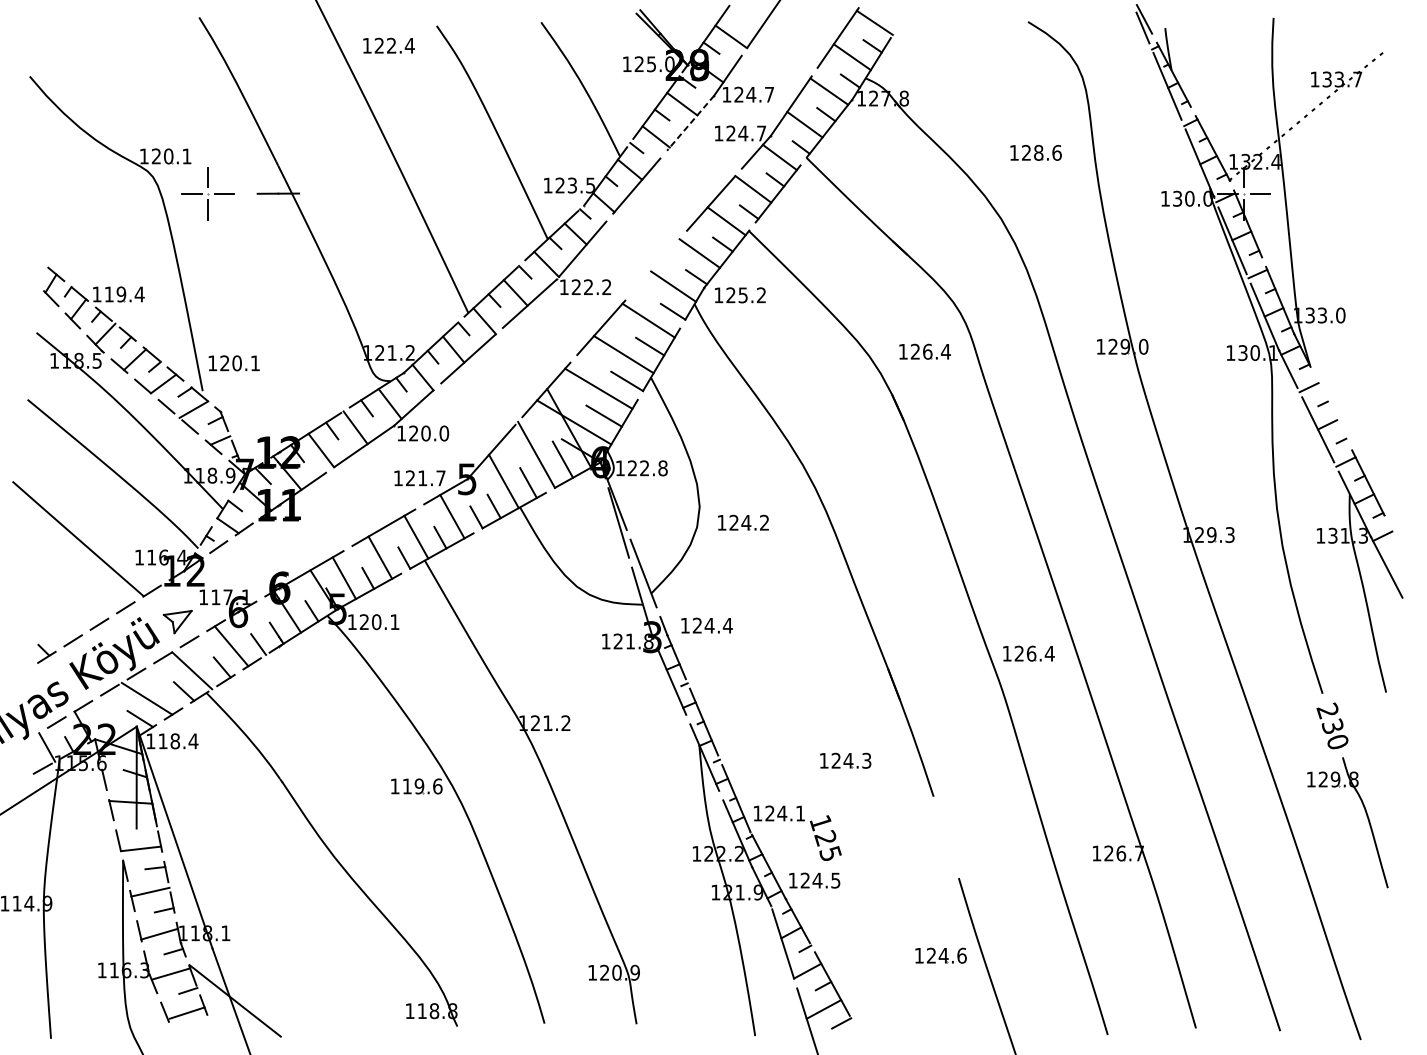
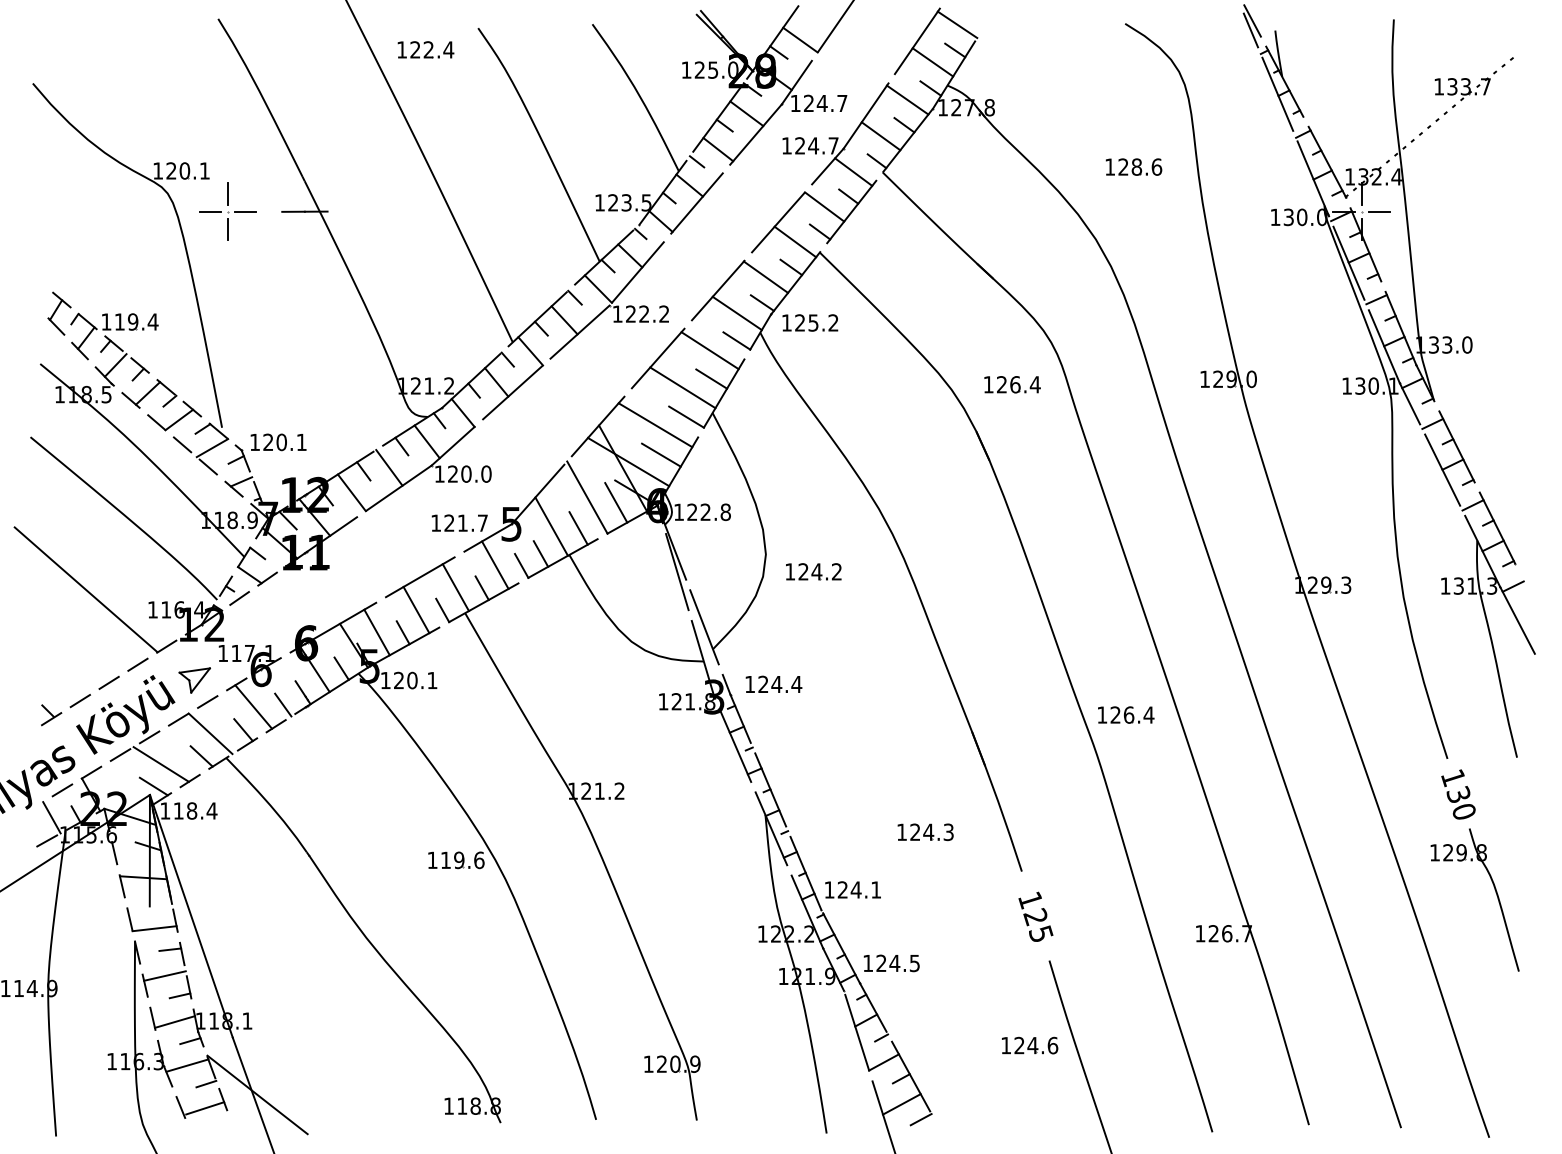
line: (691, 123) -> (756, 134), dashed -> solid
line: (655, 265) -> (717, 290), added
text: (234, 363) -> (278, 442), moved
line: (1330, 408) -> (1456, 446), added
text: (1327, 710) -> (1452, 777), 230 -> 130
text: (825, 837) -> (1035, 916), moved

